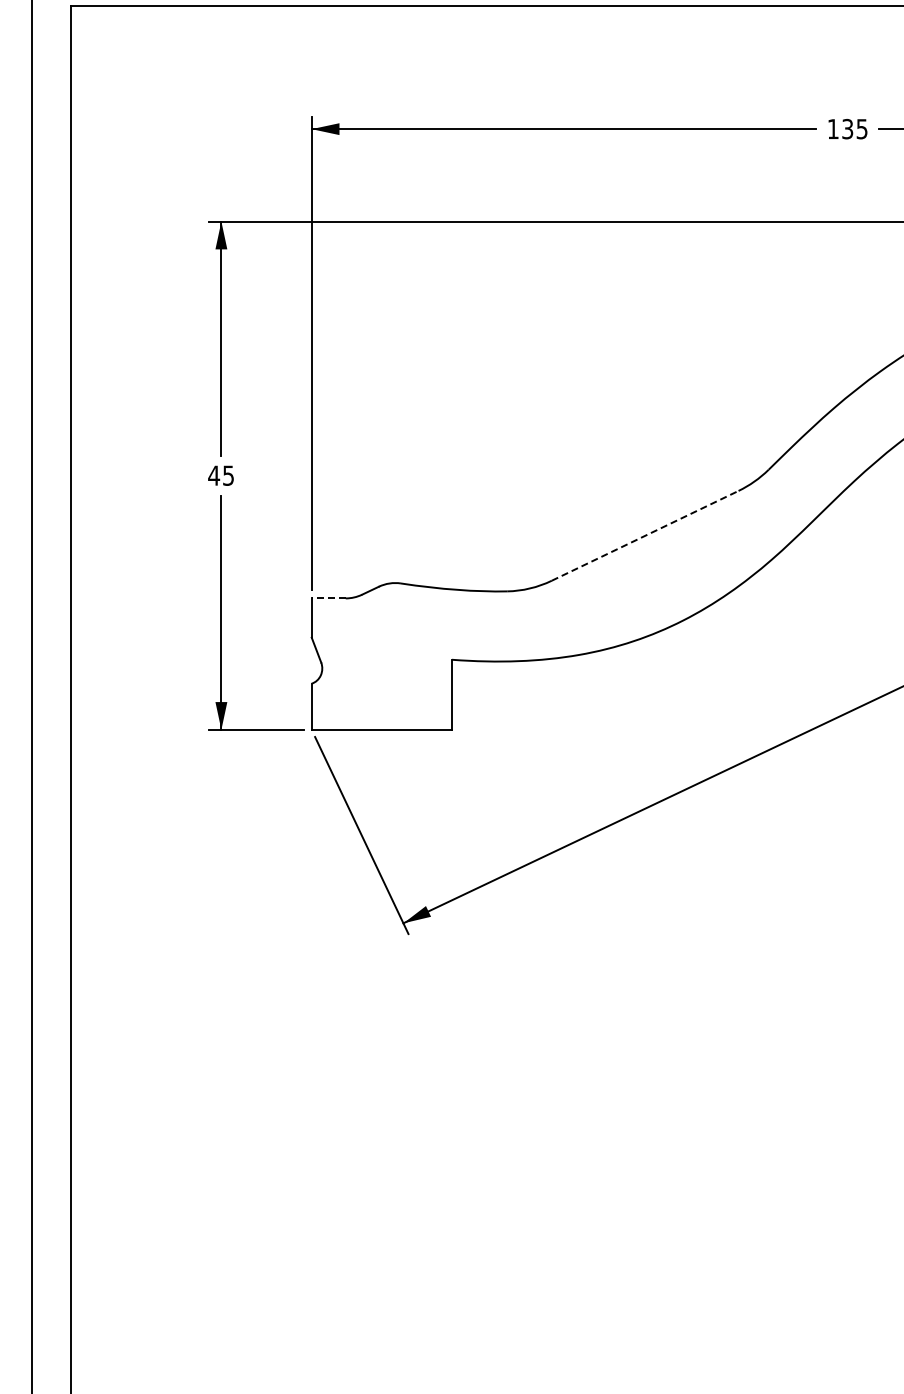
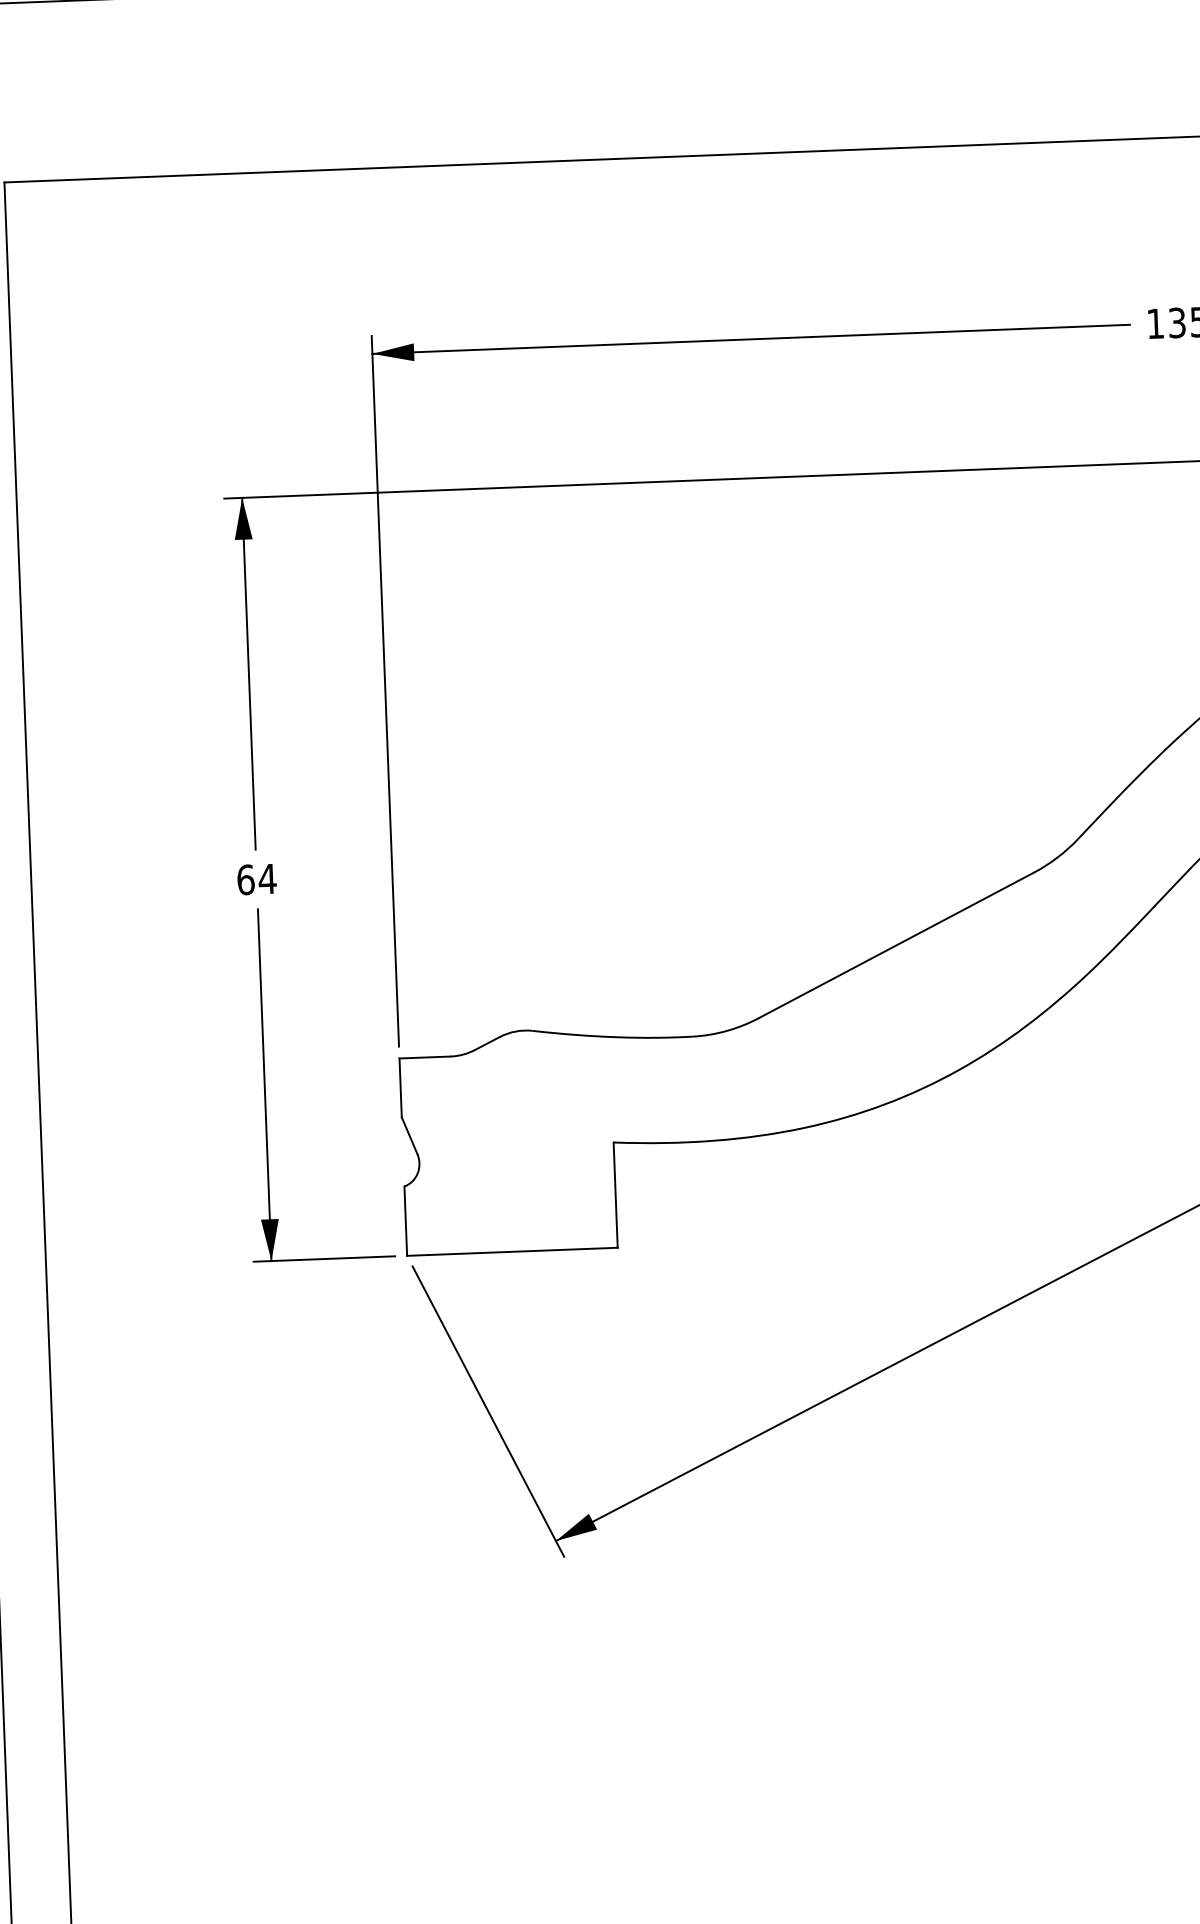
text: (221, 475) -> (256, 879), 45 -> 64
line: (645, 535) -> (897, 944), dashed -> solid
line: (328, 598) -> (424, 1057), dashed -> solid

